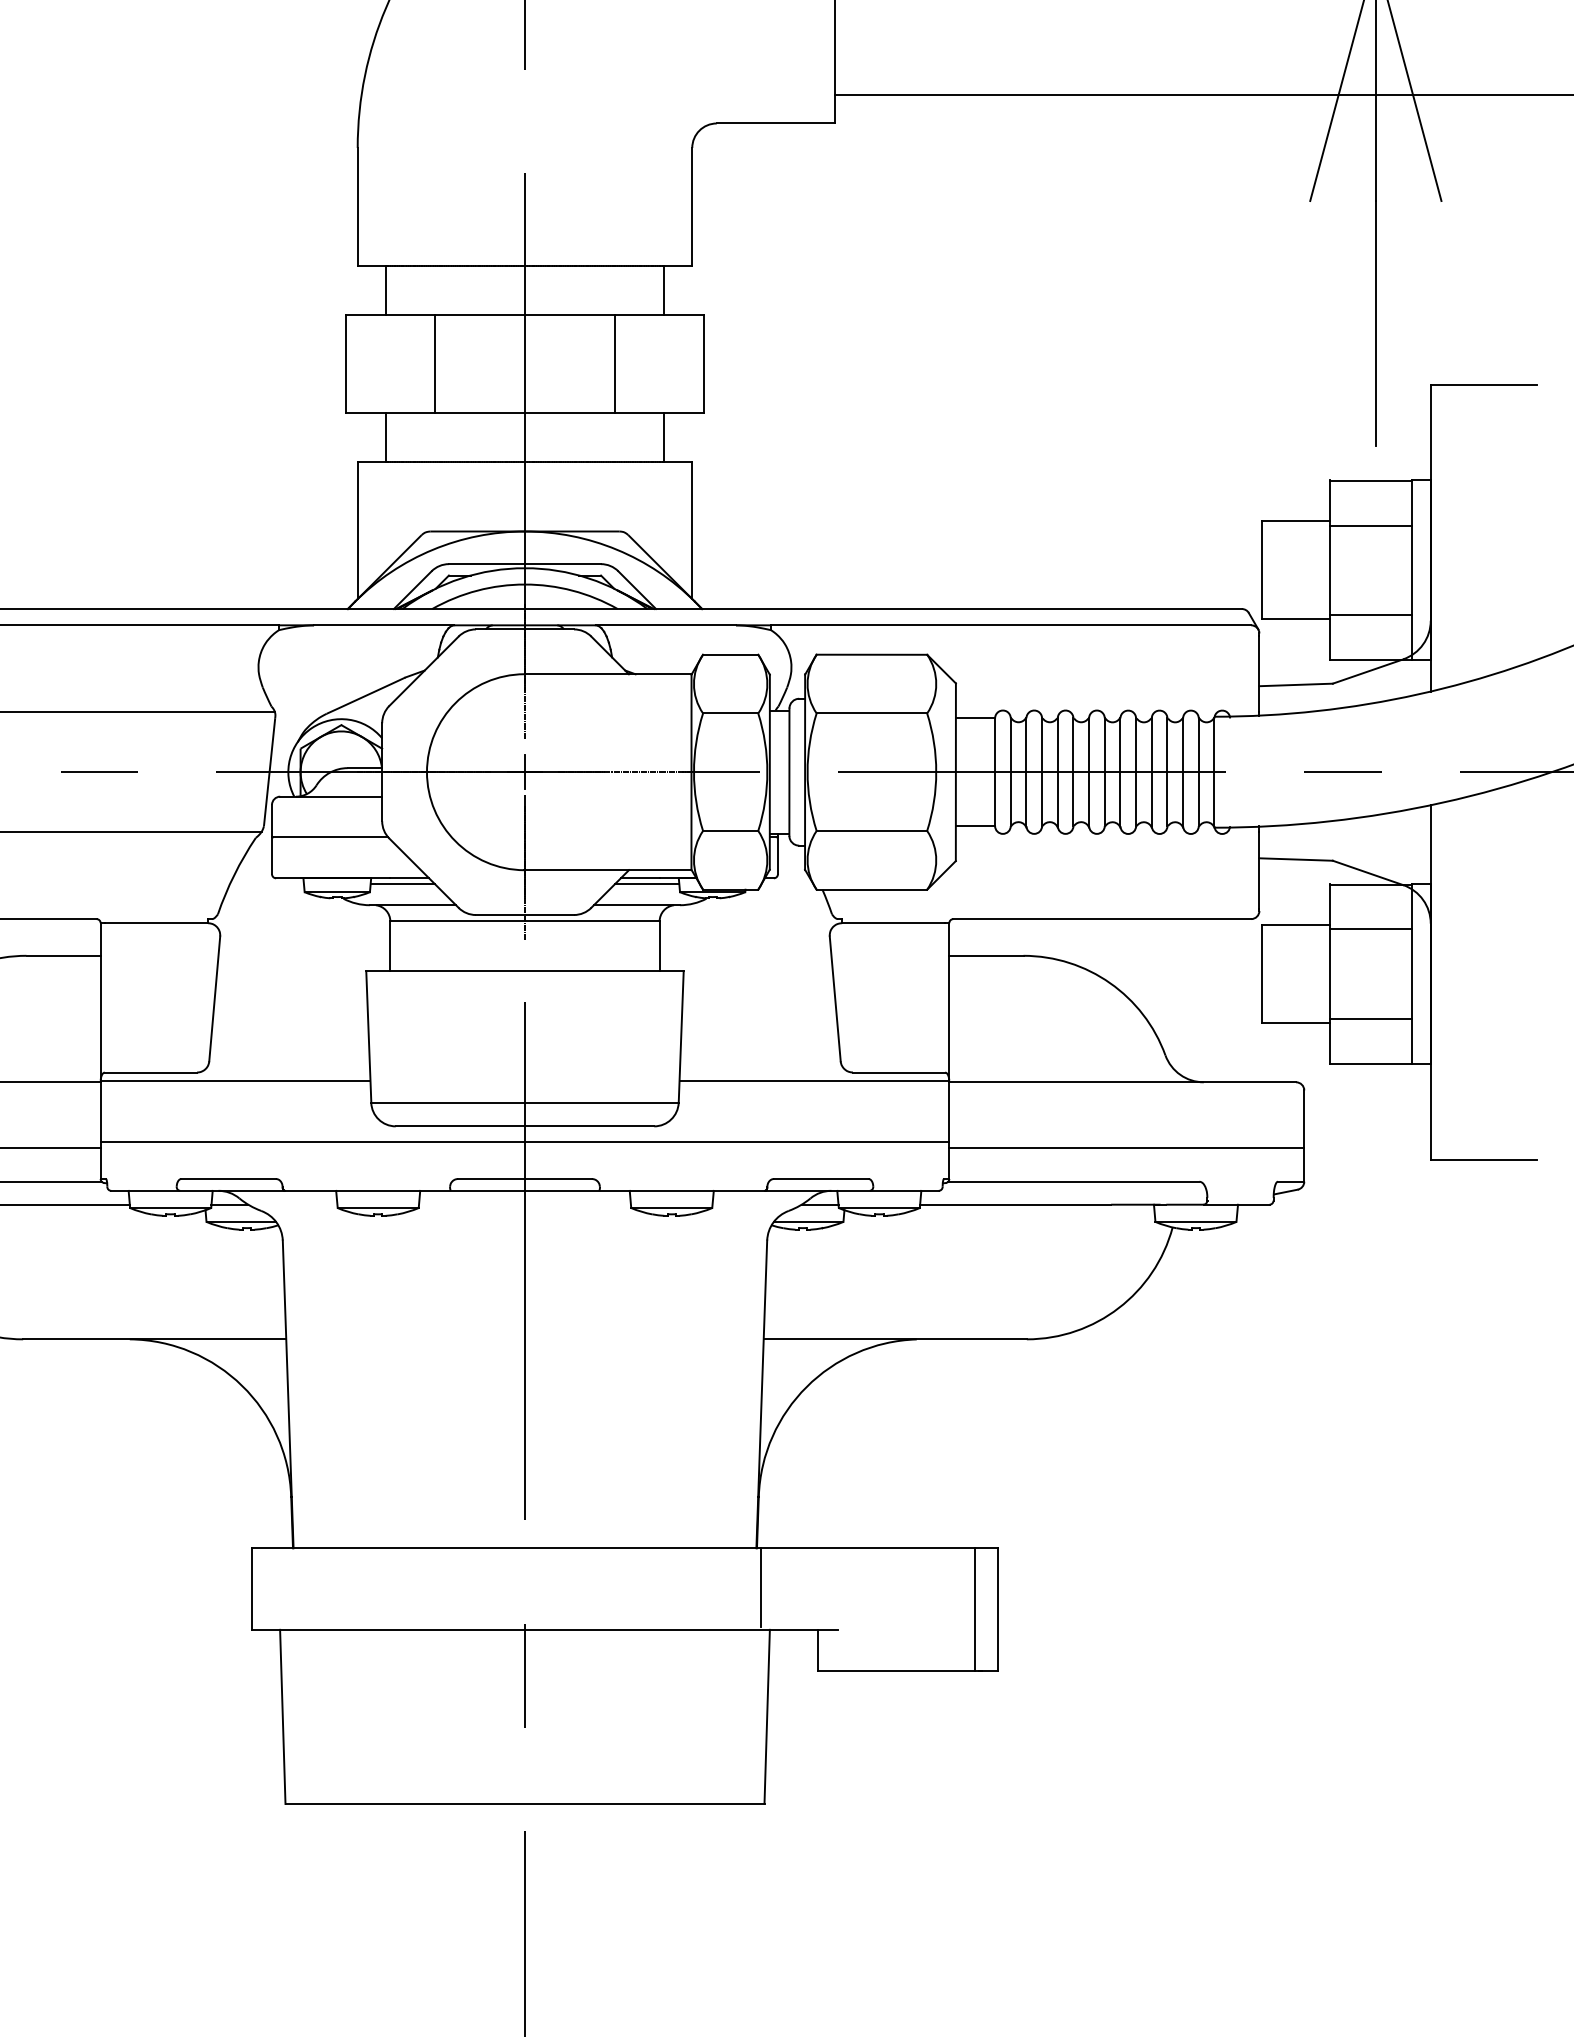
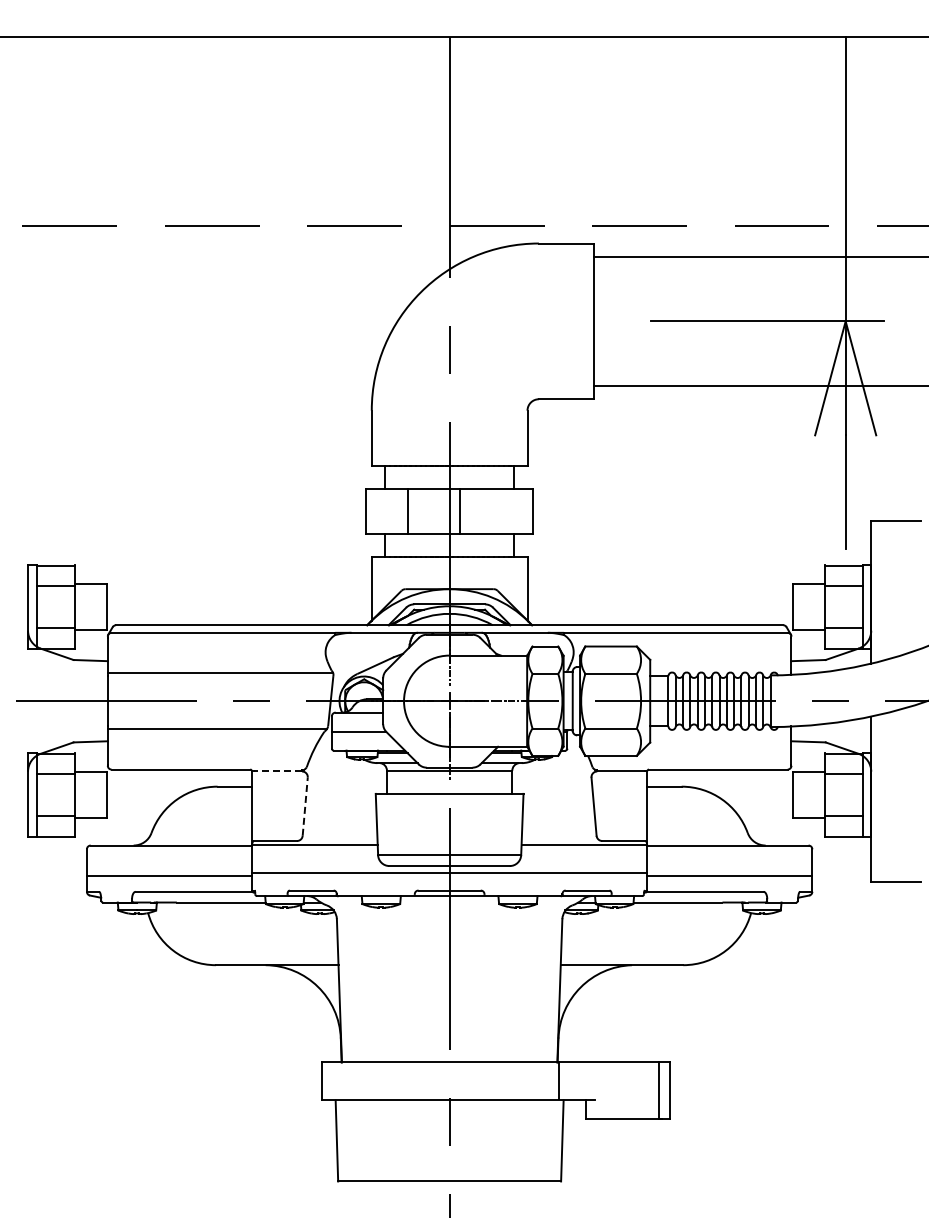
line: (614, 364) -> (460, 511), moved
line: (155, 923) -> (277, 771), solid -> dashed
line: (215, 998) -> (305, 806), solid -> dashed

